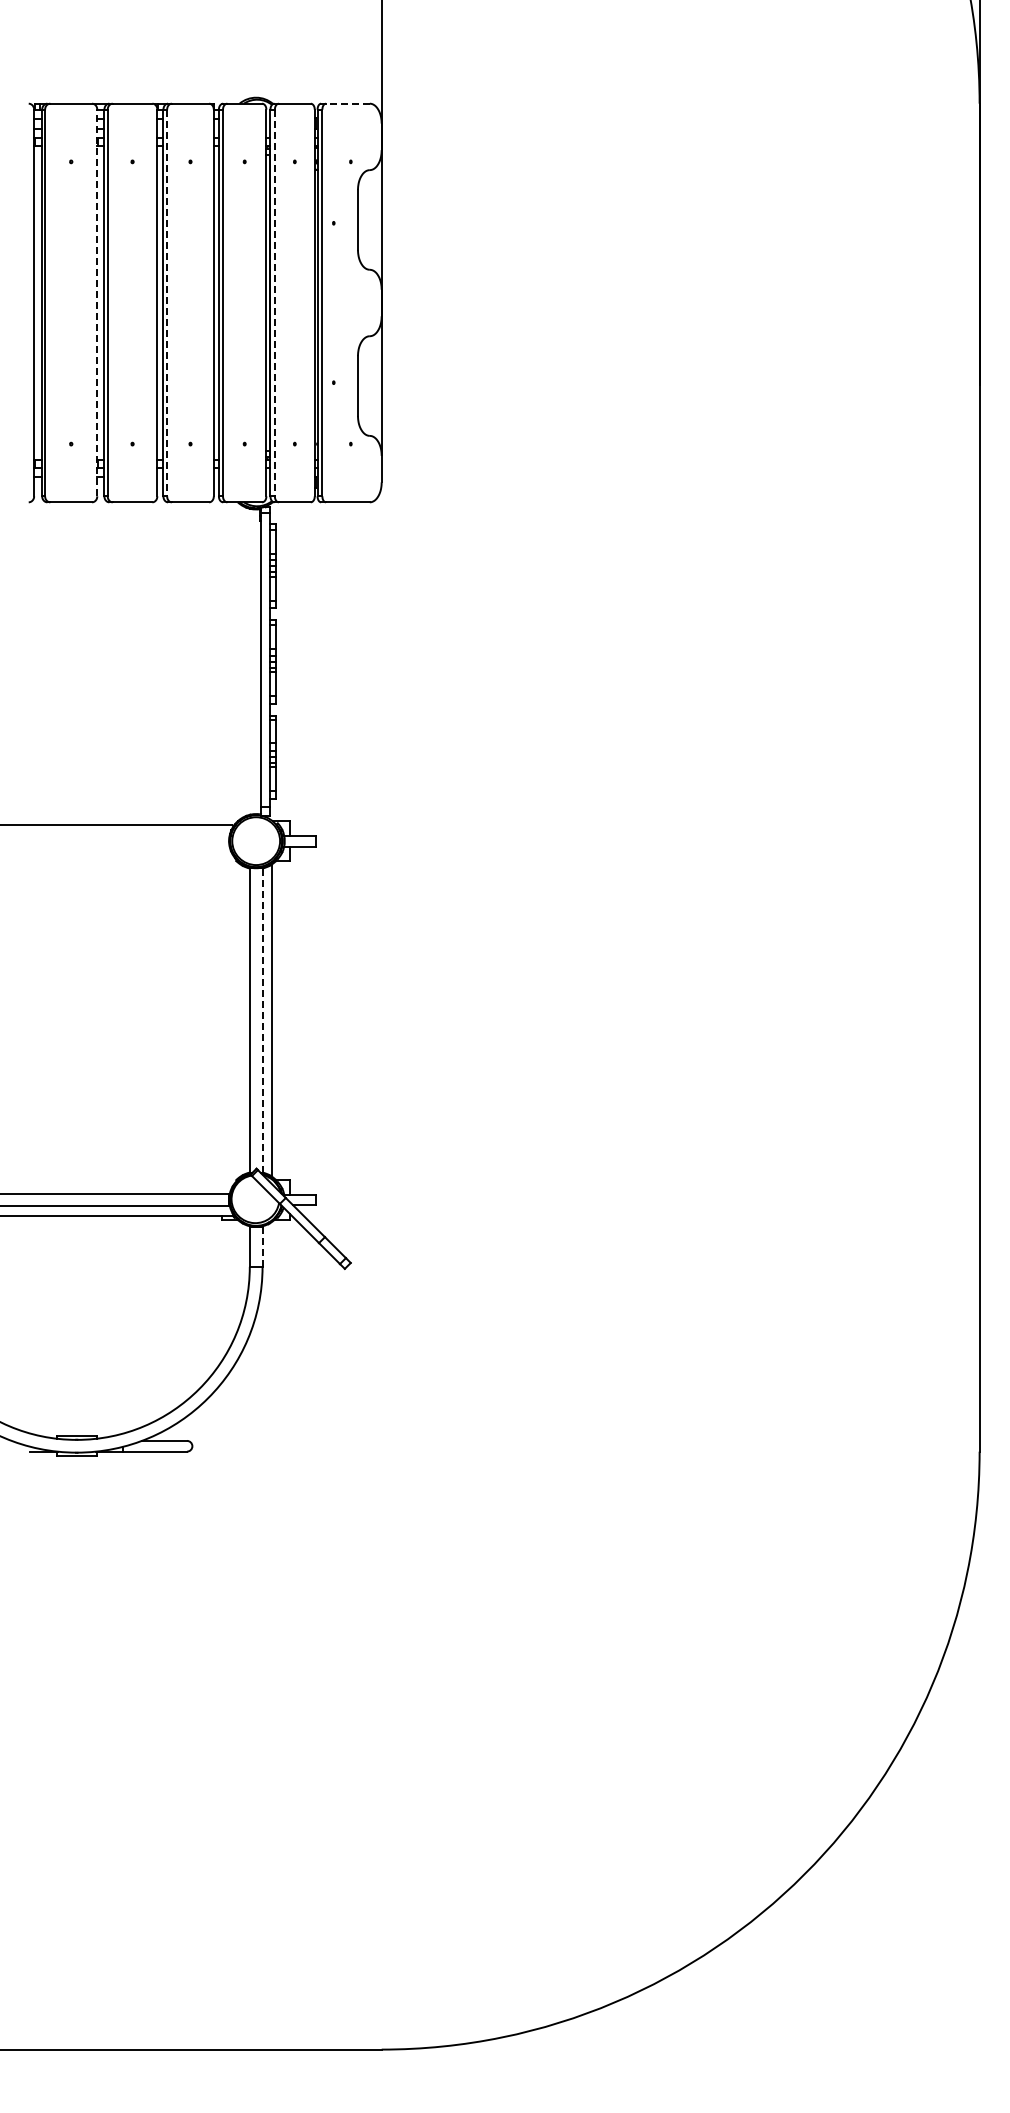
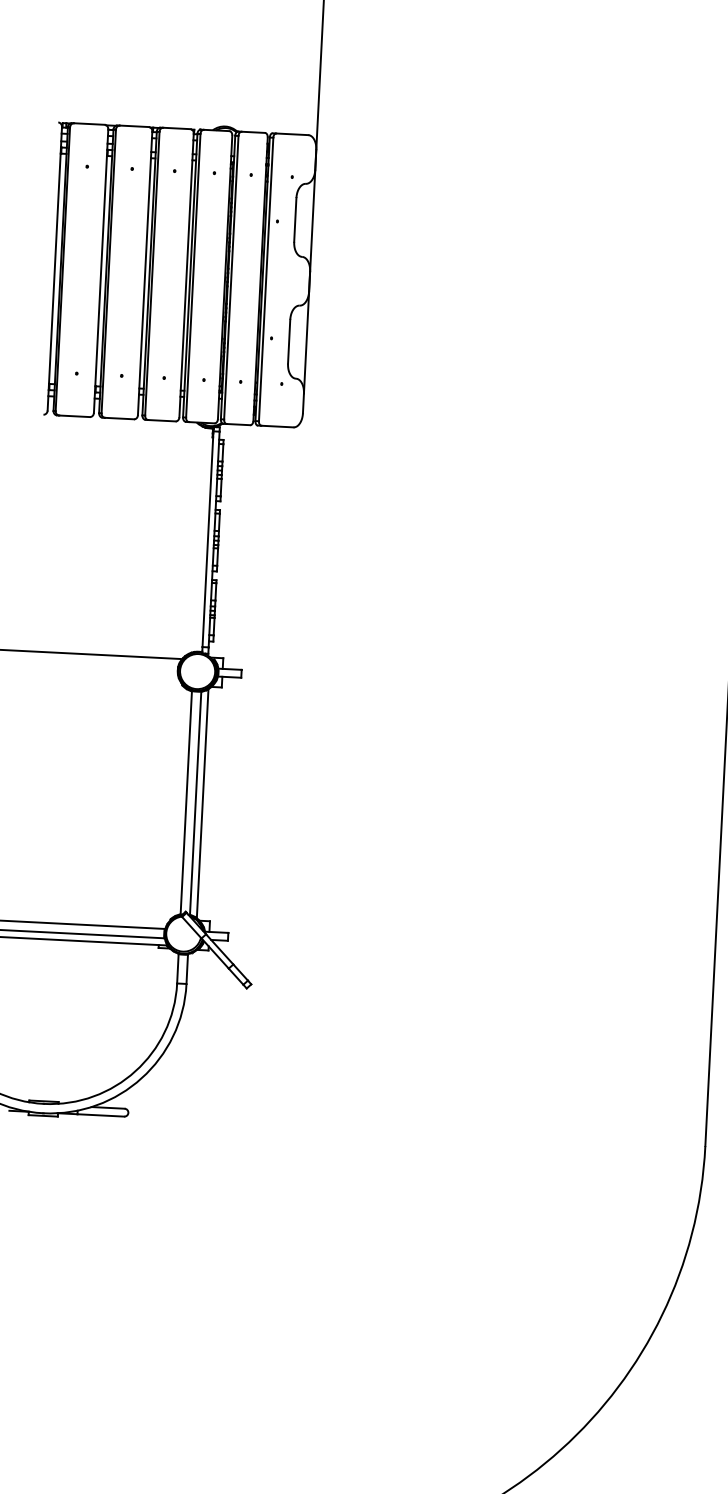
line: (347, 103) -> (291, 134), dashed -> solid
line: (97, 302) -> (101, 270), dashed -> solid
line: (167, 303) -> (152, 274), dashed -> solid
line: (274, 303) -> (231, 278), dashed -> solid
line: (262, 1020) -> (195, 803), dashed -> solid
line: (262, 1246) -> (187, 969), dashed -> solid

